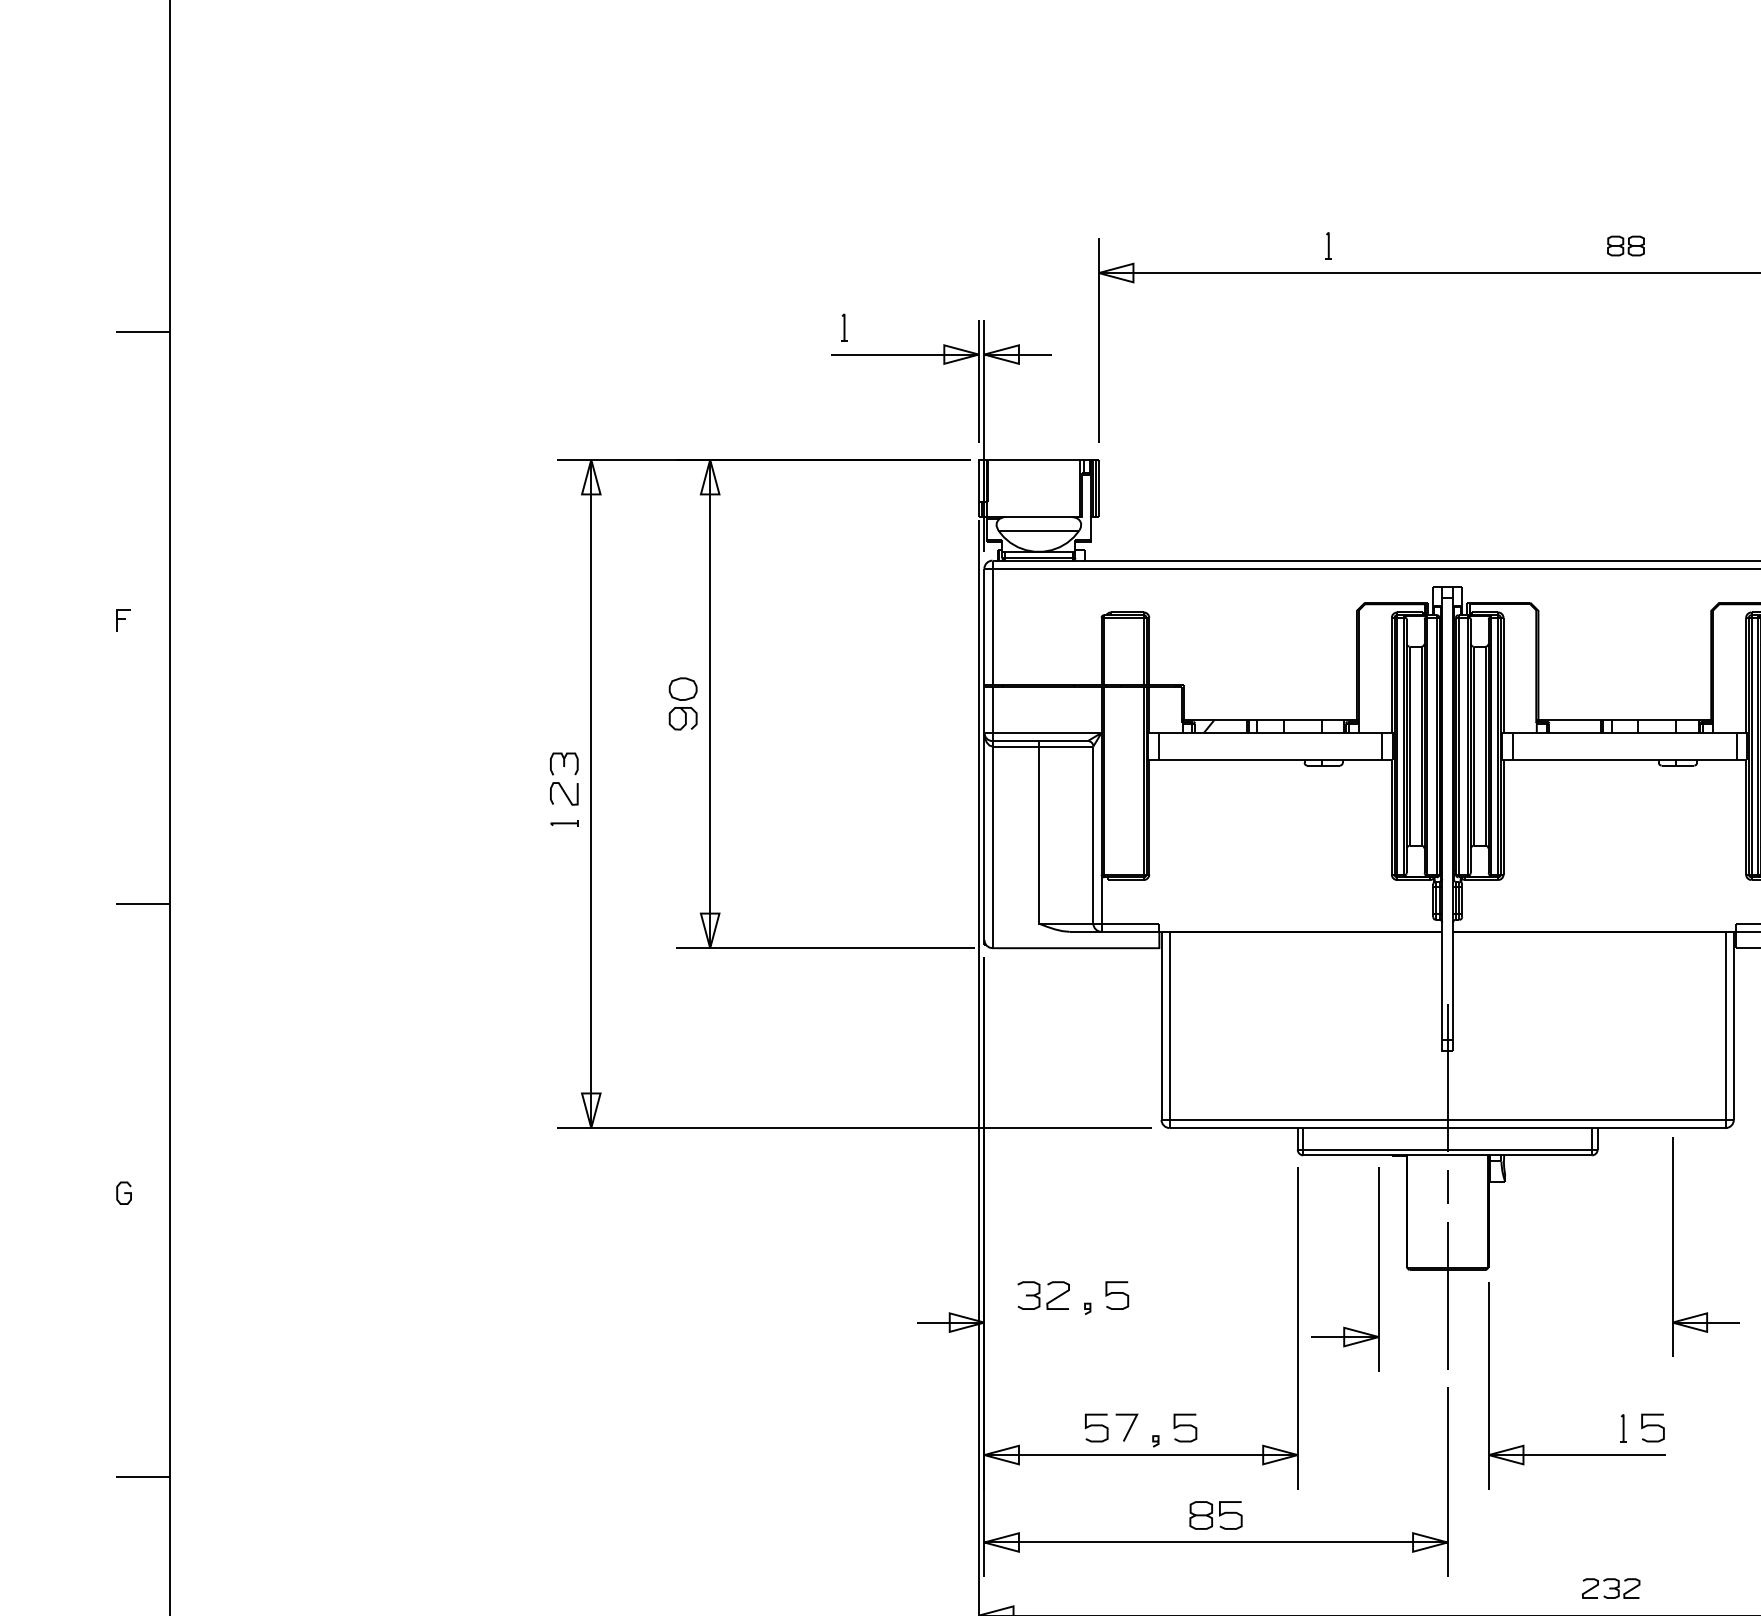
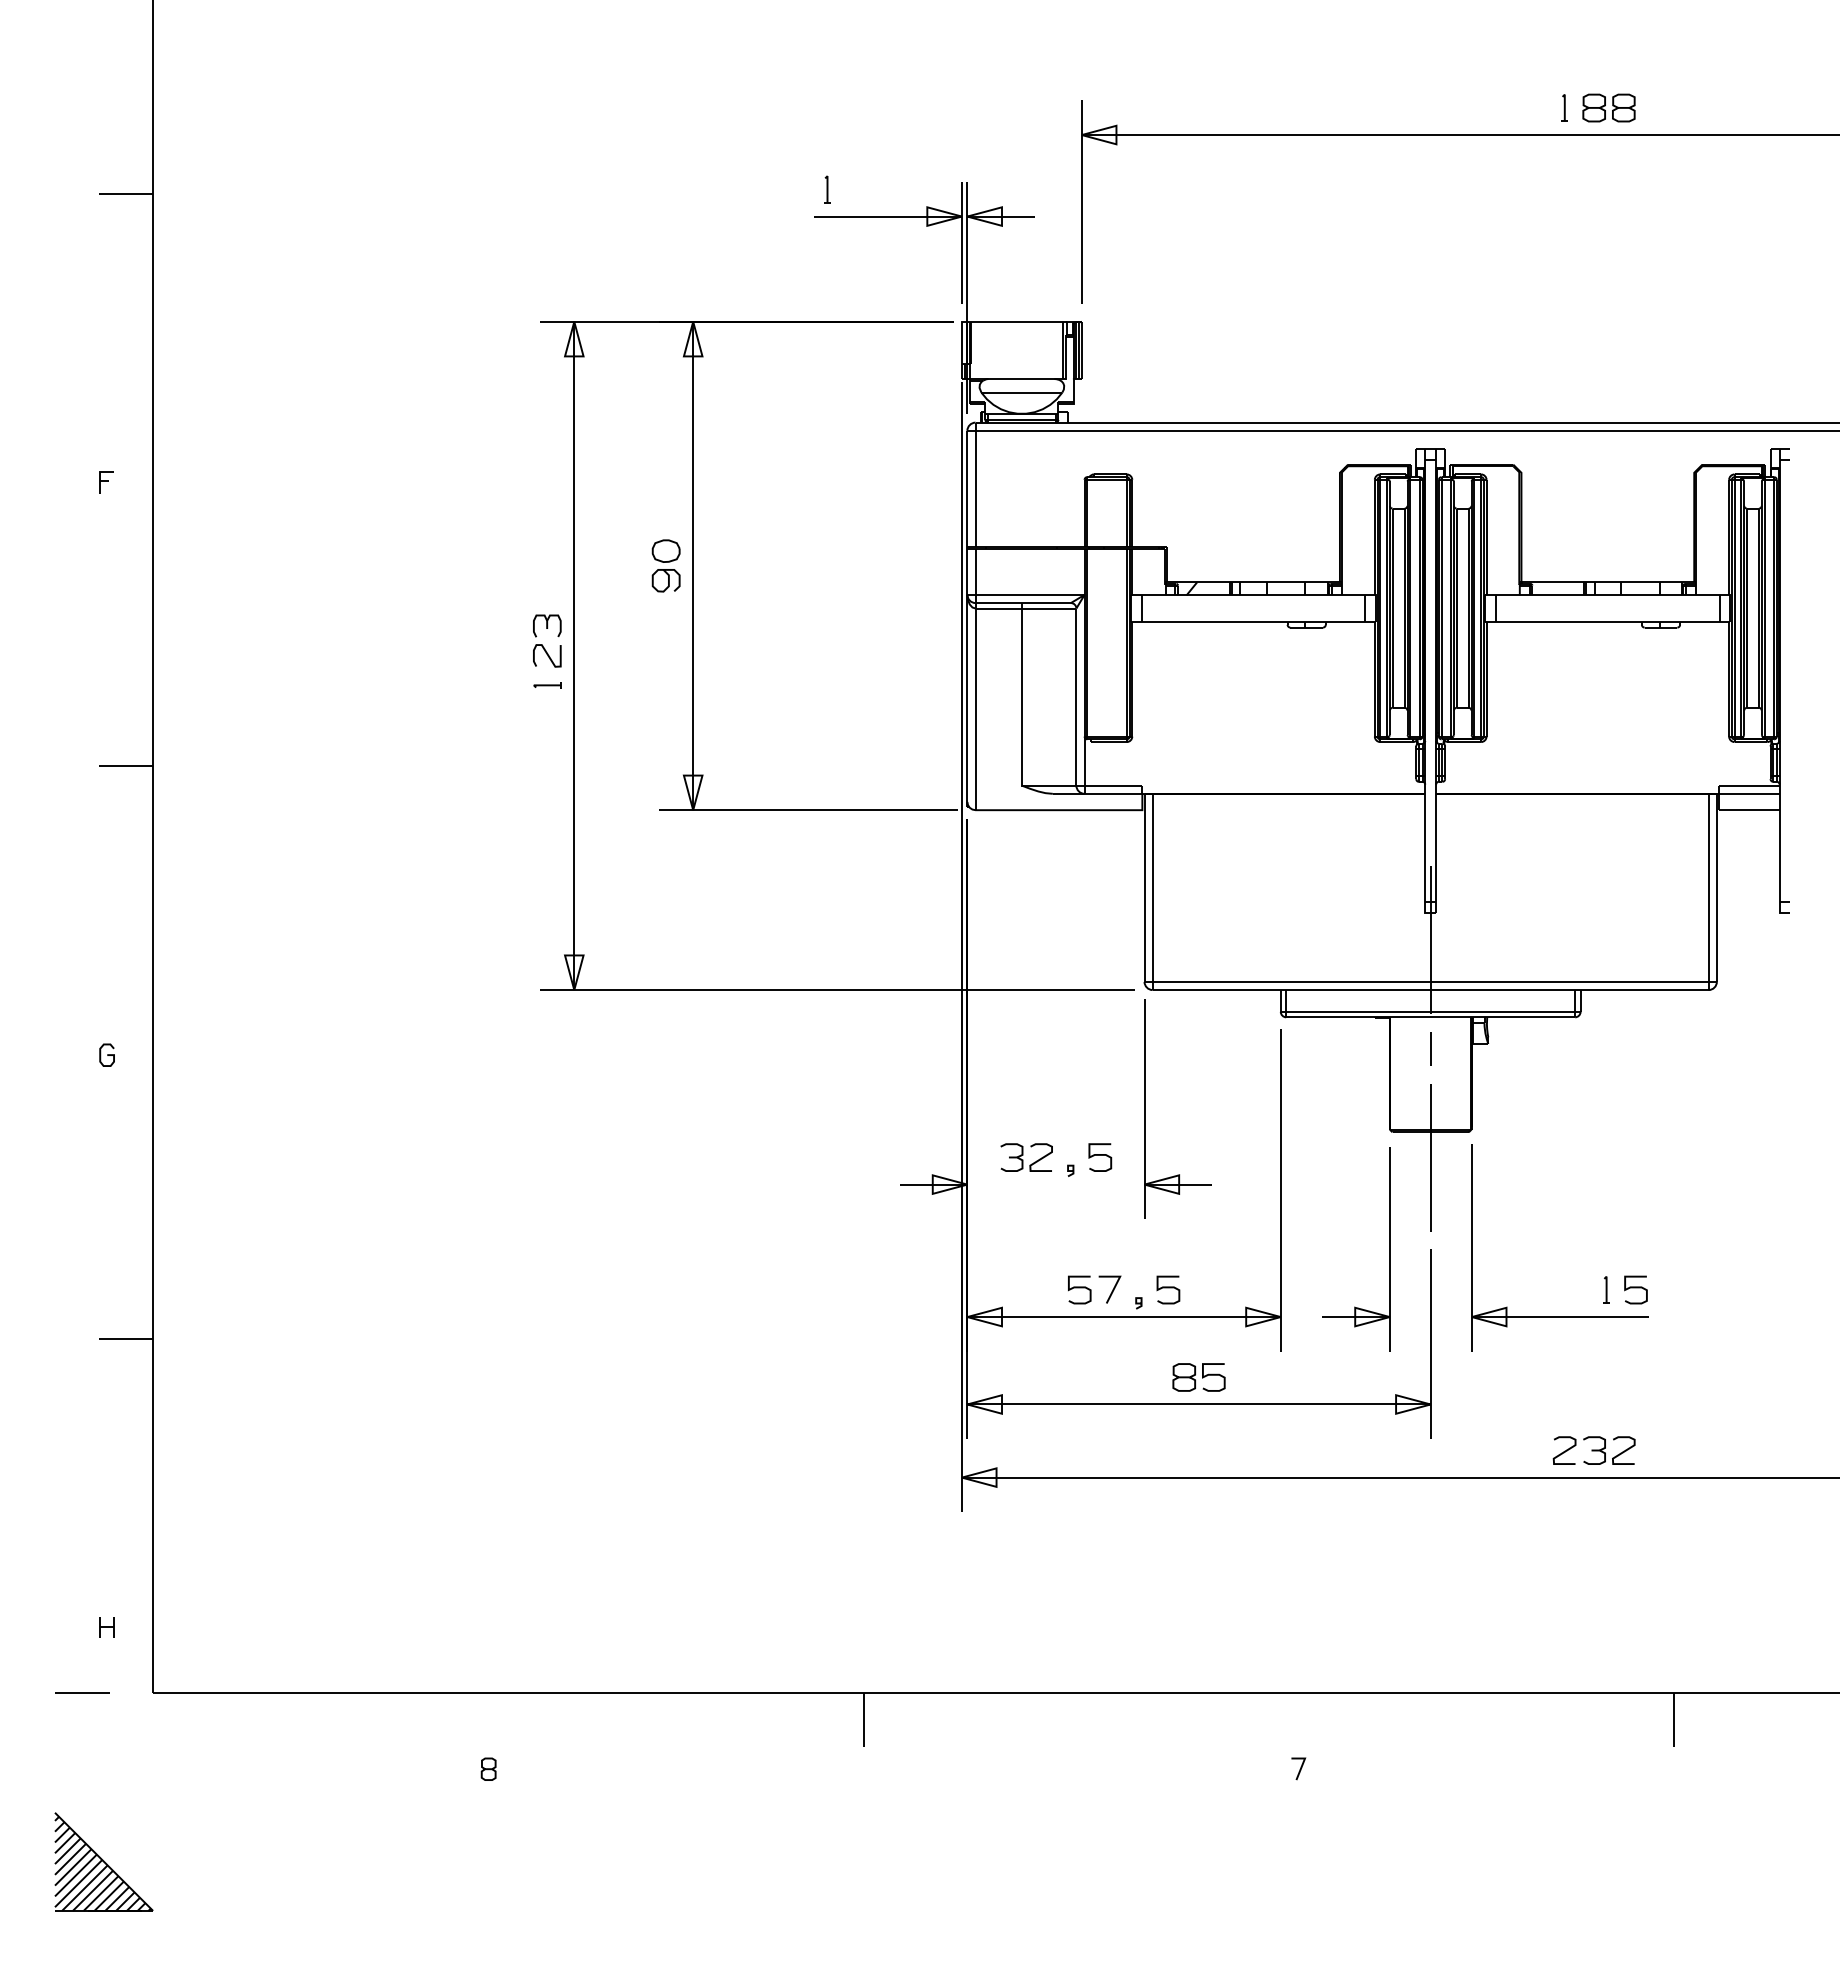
part: (1328, 245) -> (1564, 107), moved
part: (1625, 245) -> (1608, 107), size x1.43
part: (1673, 1246) -> (1145, 1108), moved
part: (1378, 1269) -> (1389, 1249), moved
part: (1610, 1588) -> (1593, 1450), size x1.43

